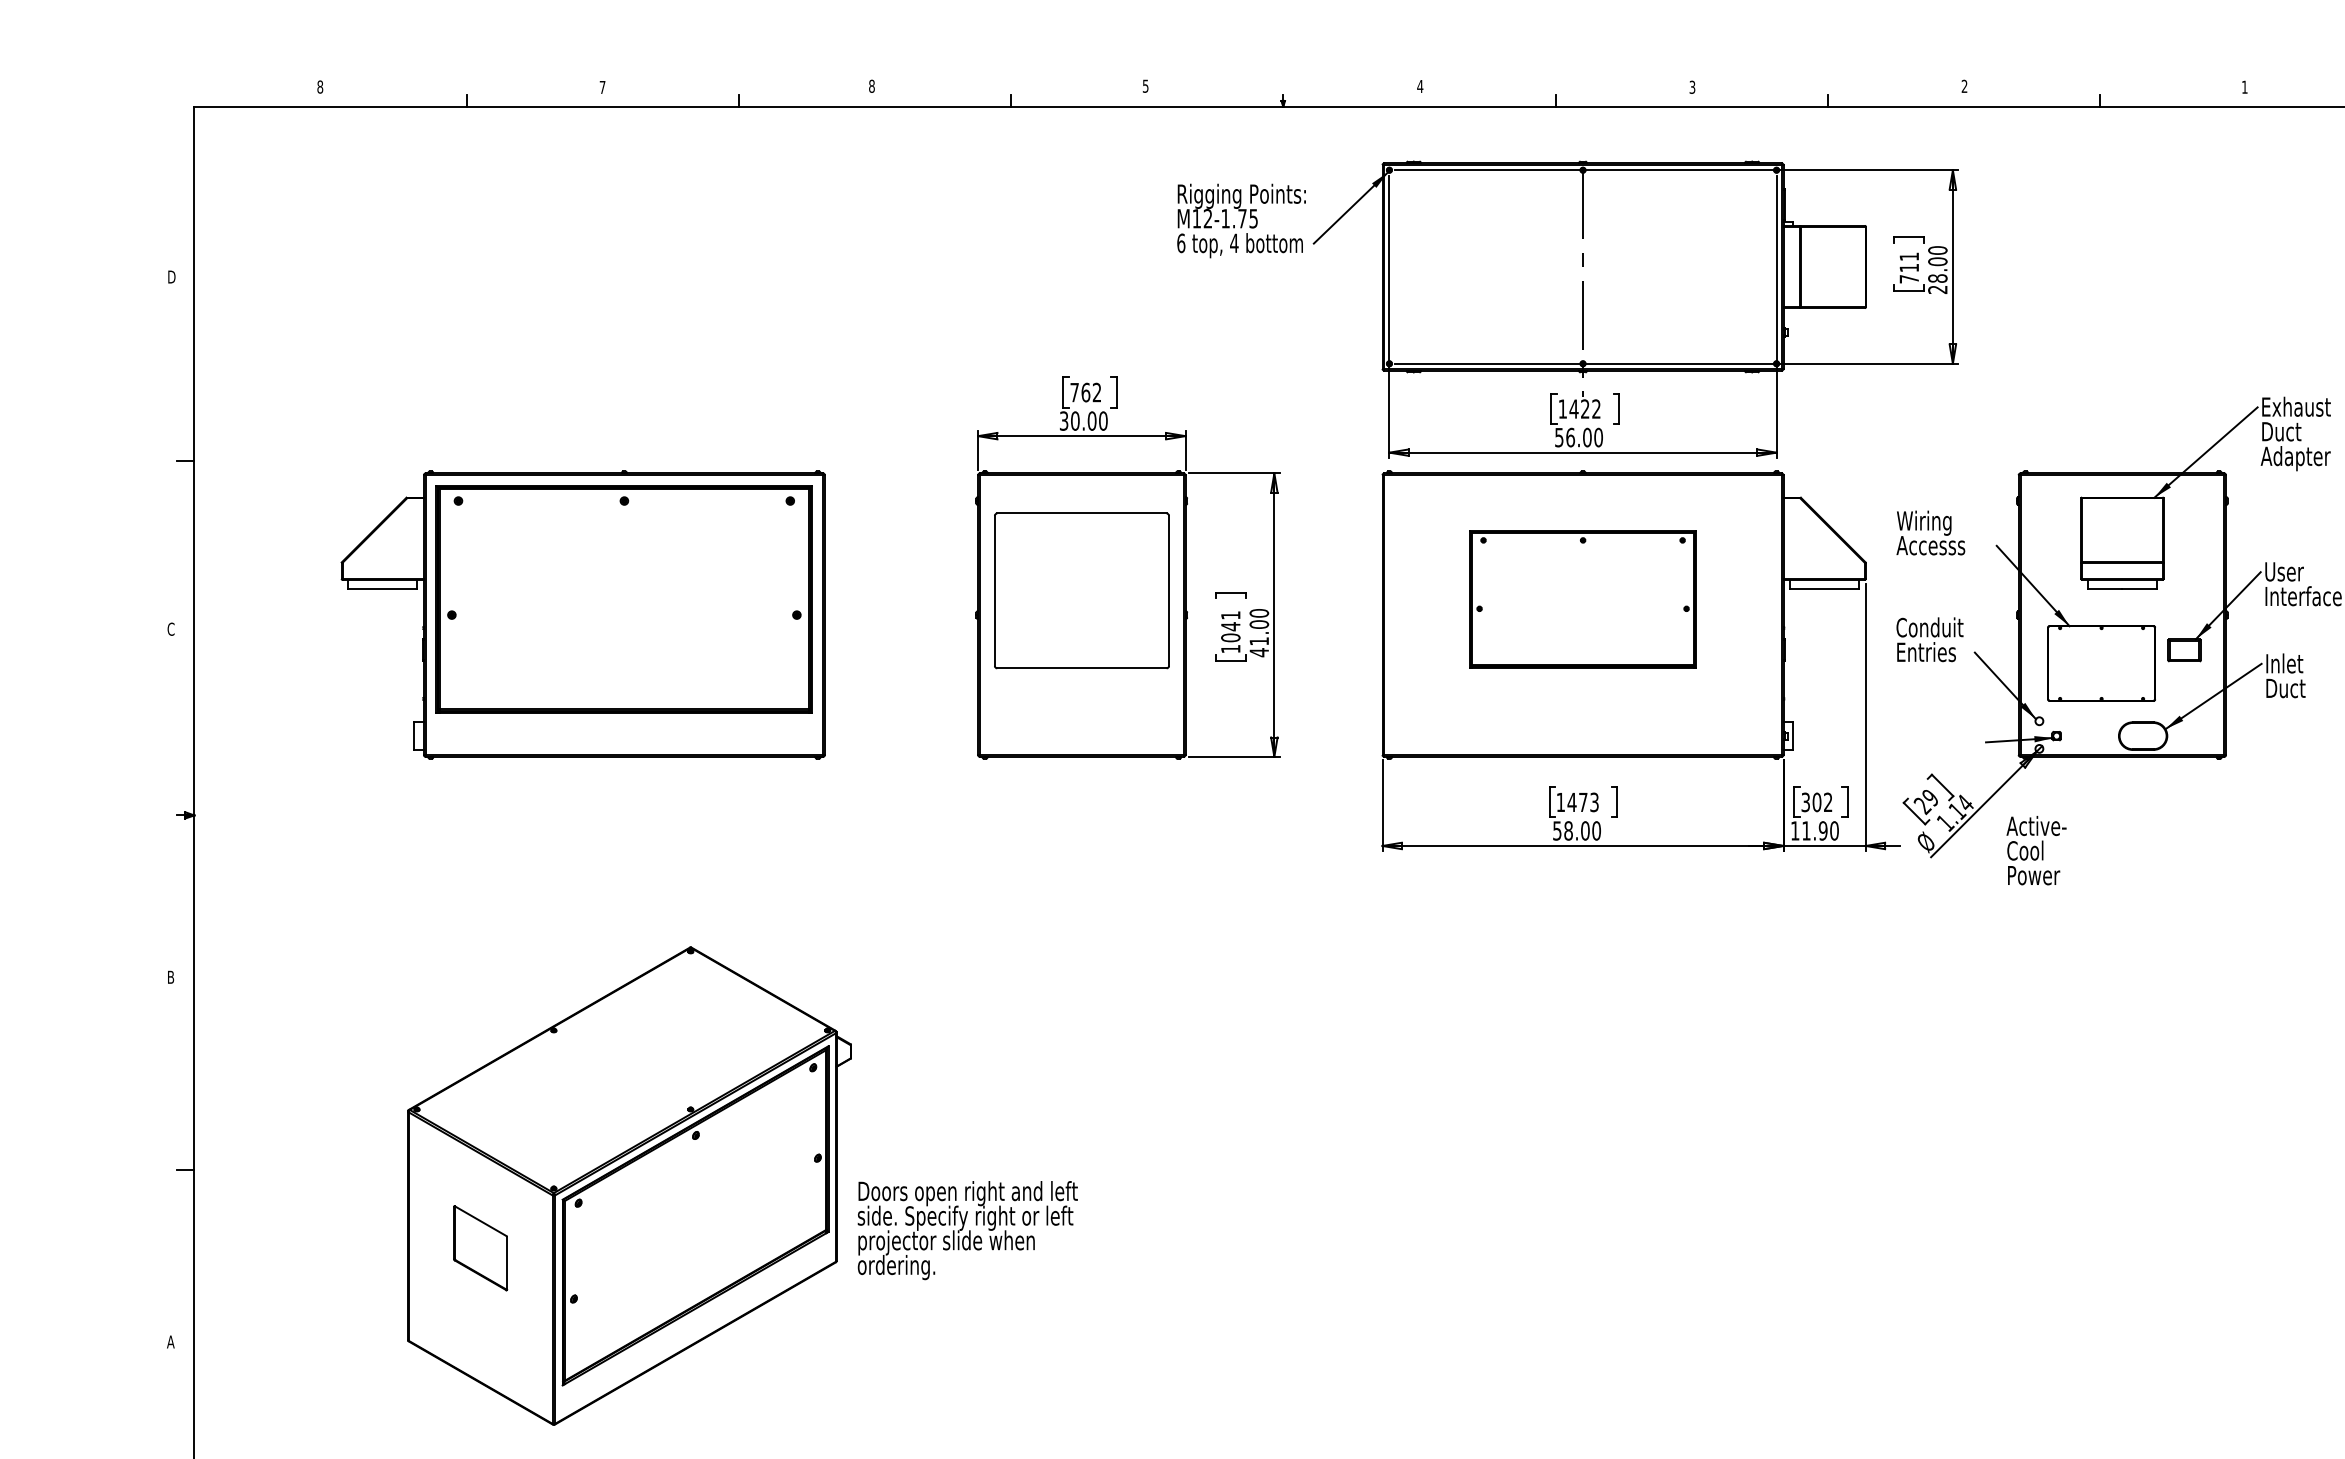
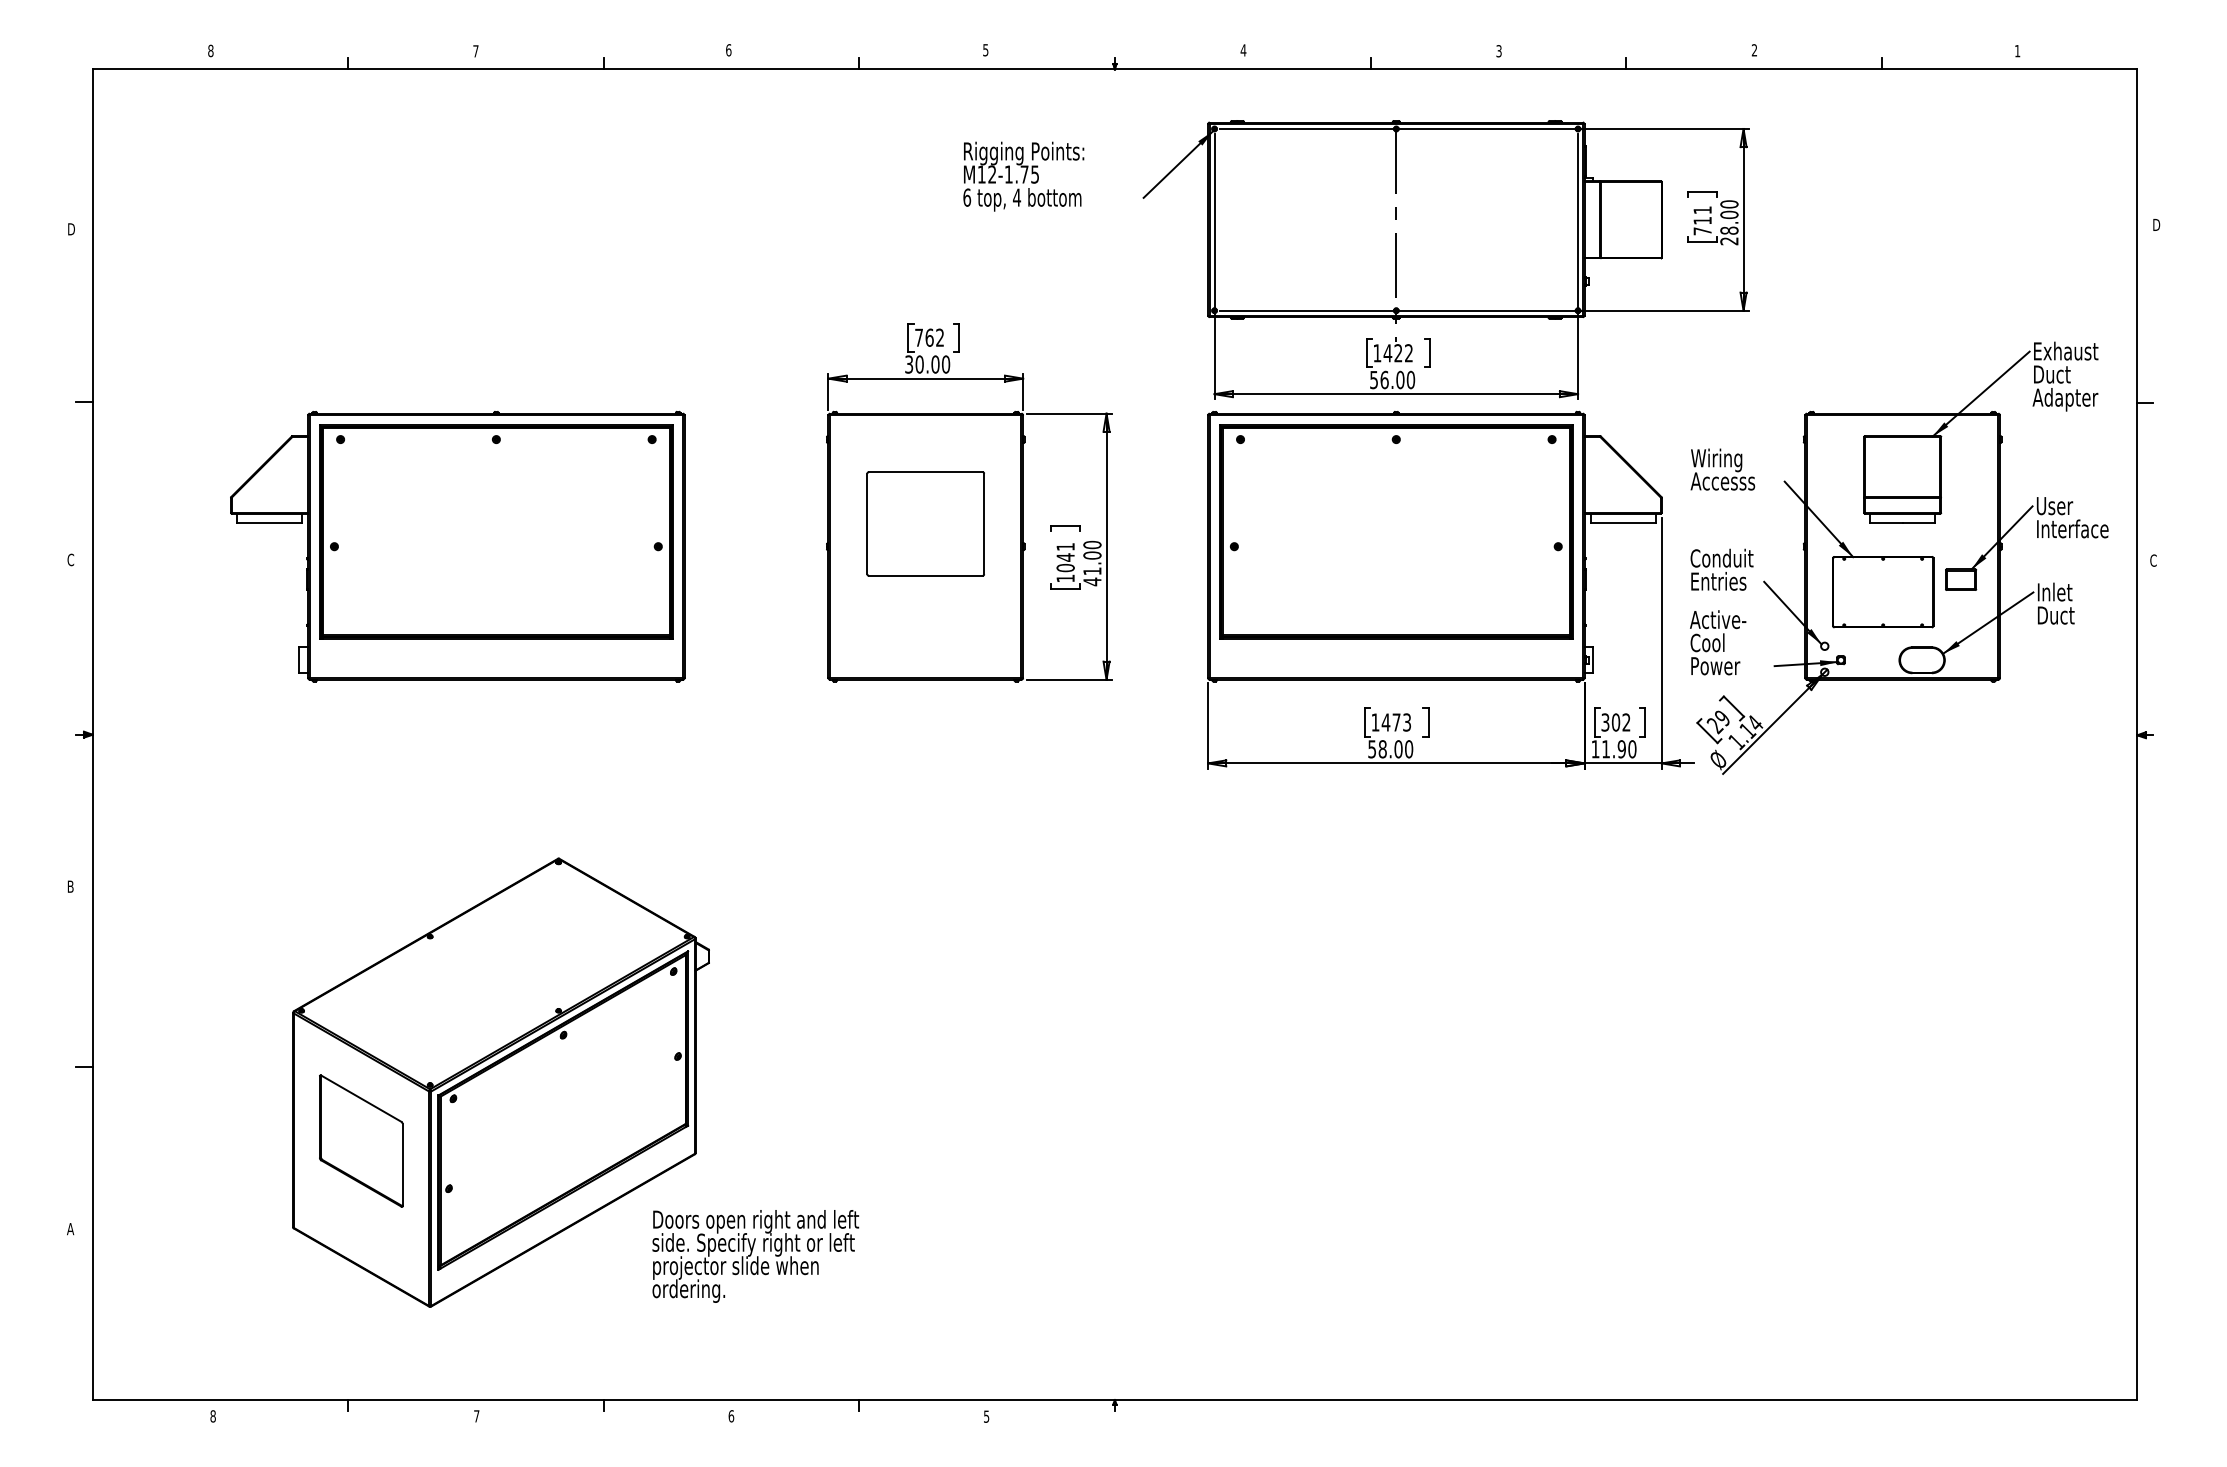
text: (871, 86) -> (728, 50), 8 -> 6
text: (1241, 220) -> (1023, 176), moved
part: (1081, 590) -> (925, 523), size x0.71
part: (1583, 598) -> (1396, 531), size x1.67
text: (2036, 850) -> (1718, 642), moved
text: (967, 1230) -> (755, 1256), moved
part: (480, 1247) -> (361, 1140), size x1.67

